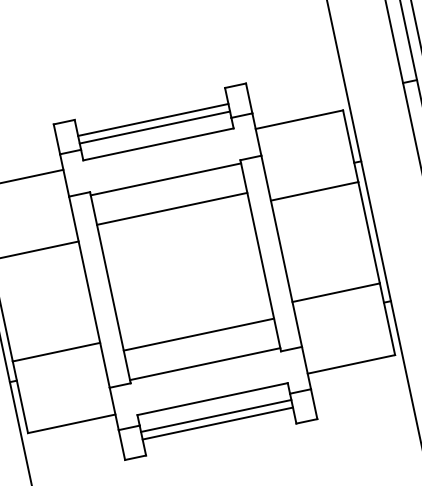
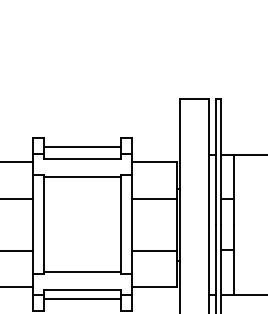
line: (153, 127) -> (81, 150), removed
line: (170, 209) -> (81, 192), removed
line: (197, 334) -> (81, 256), removed
line: (216, 423) -> (81, 302), removed

